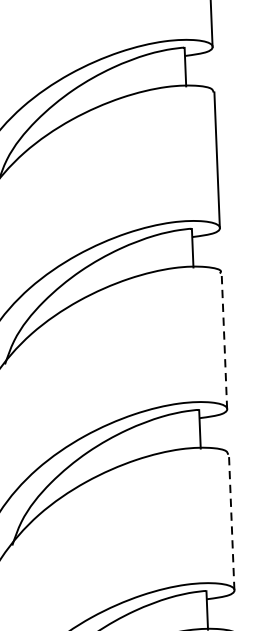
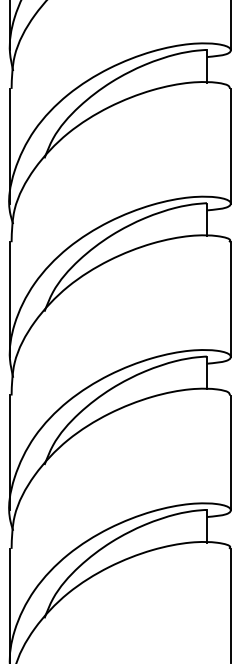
line: (224, 340) -> (230, 298), dashed -> solid
line: (231, 521) -> (230, 452), dashed -> solid

